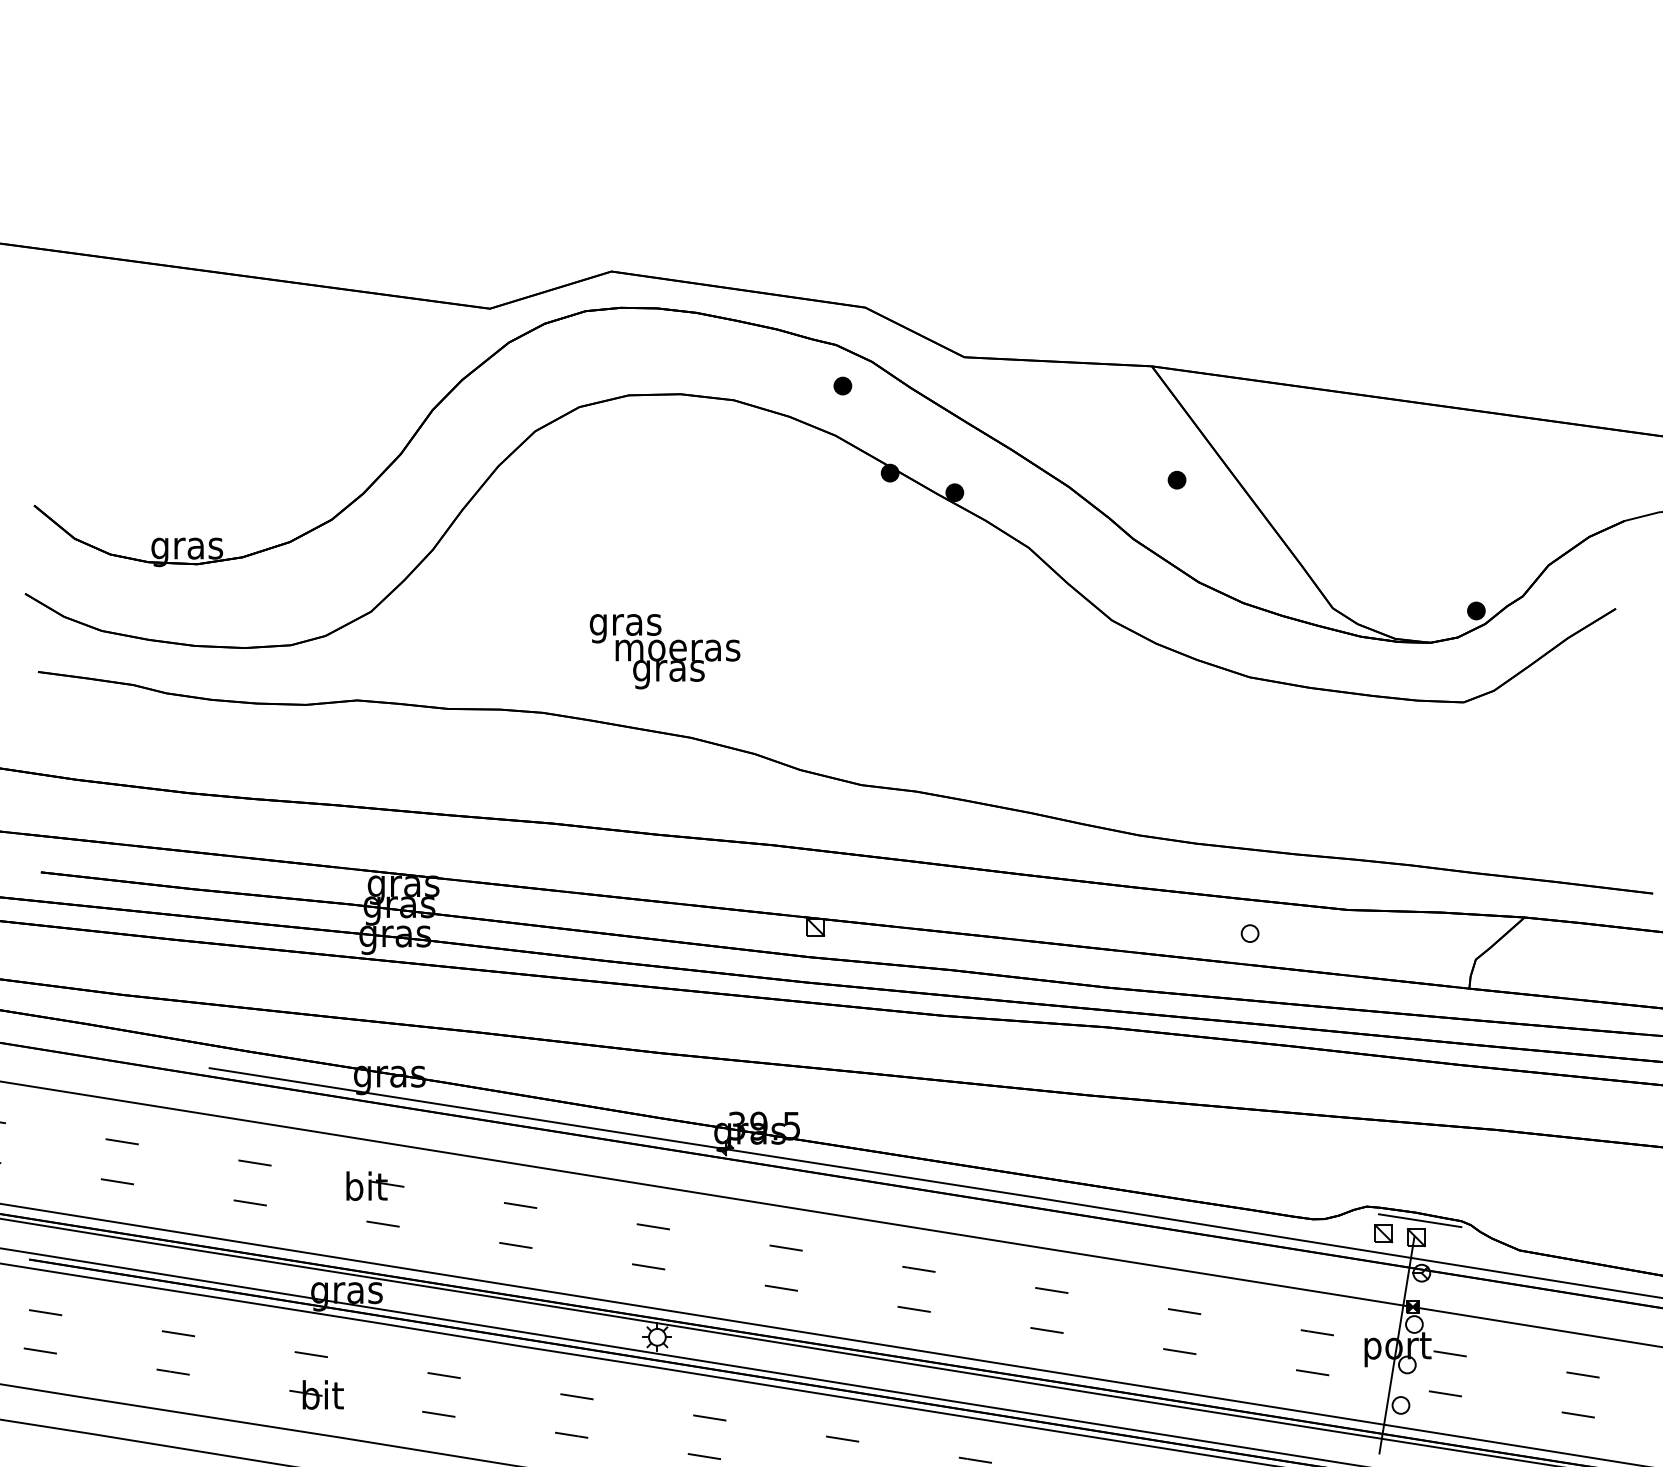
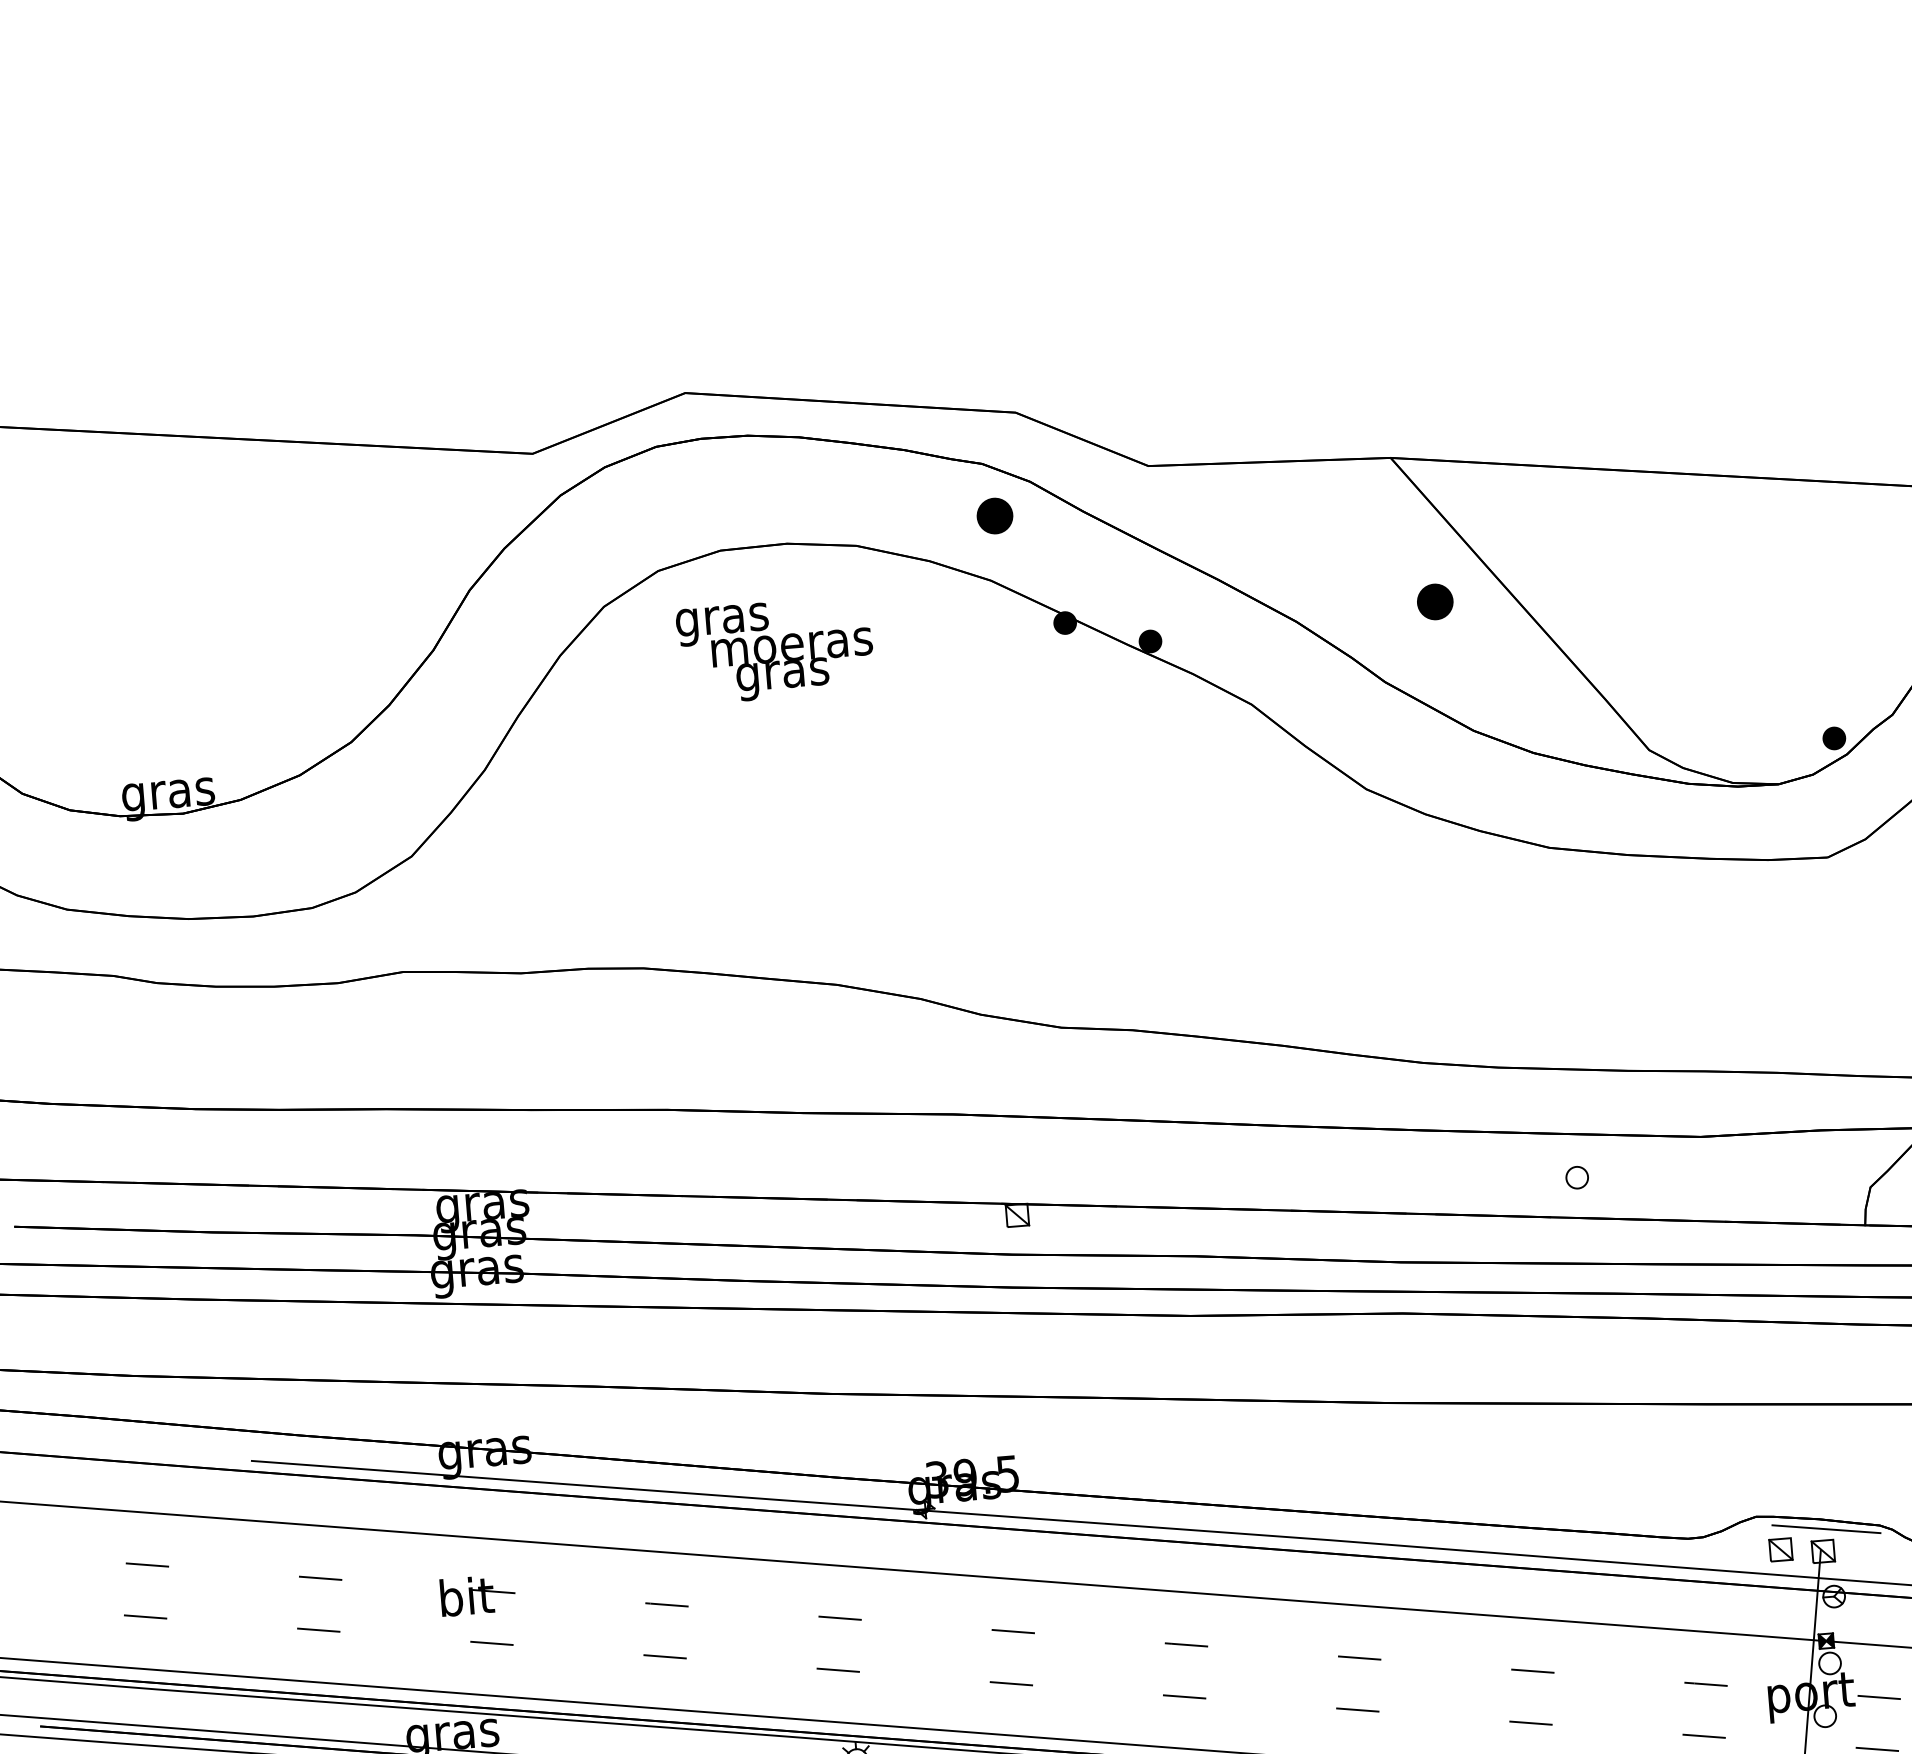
part: (842, 385) -> (994, 515), size x1.6
part: (1176, 479) -> (1434, 600), size x1.6
text: (664, 651) -> (774, 649), moved

